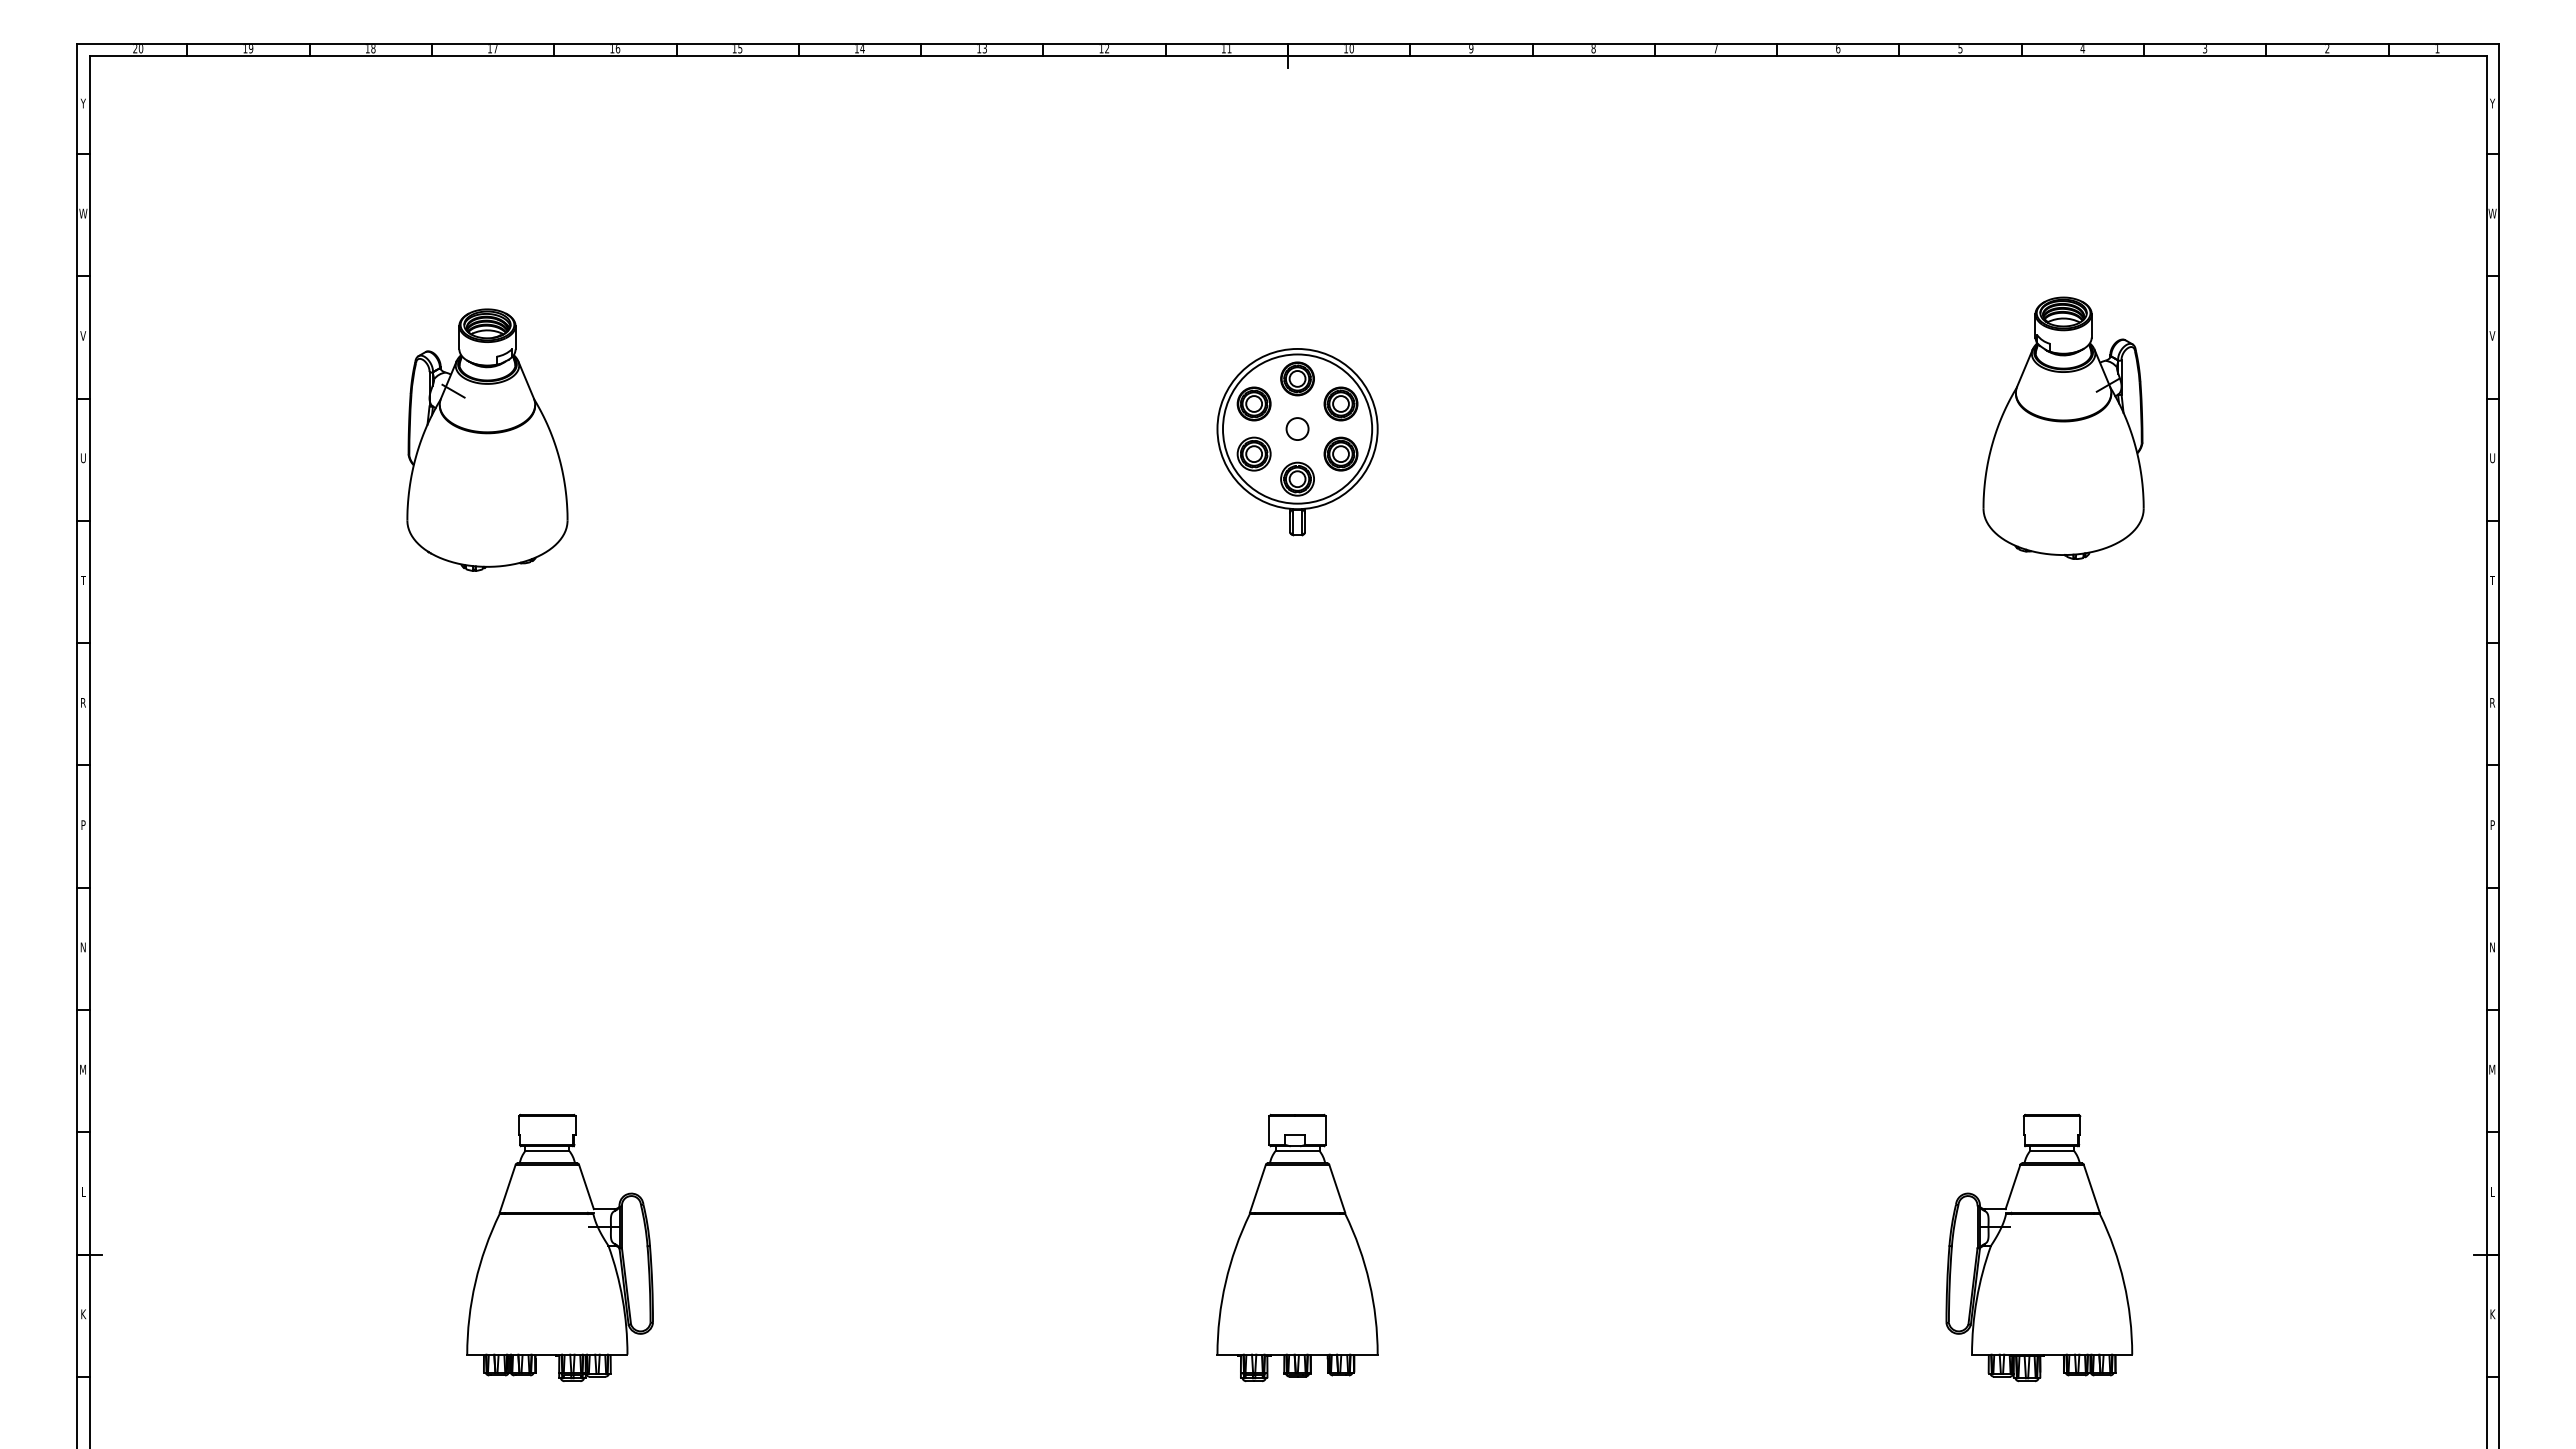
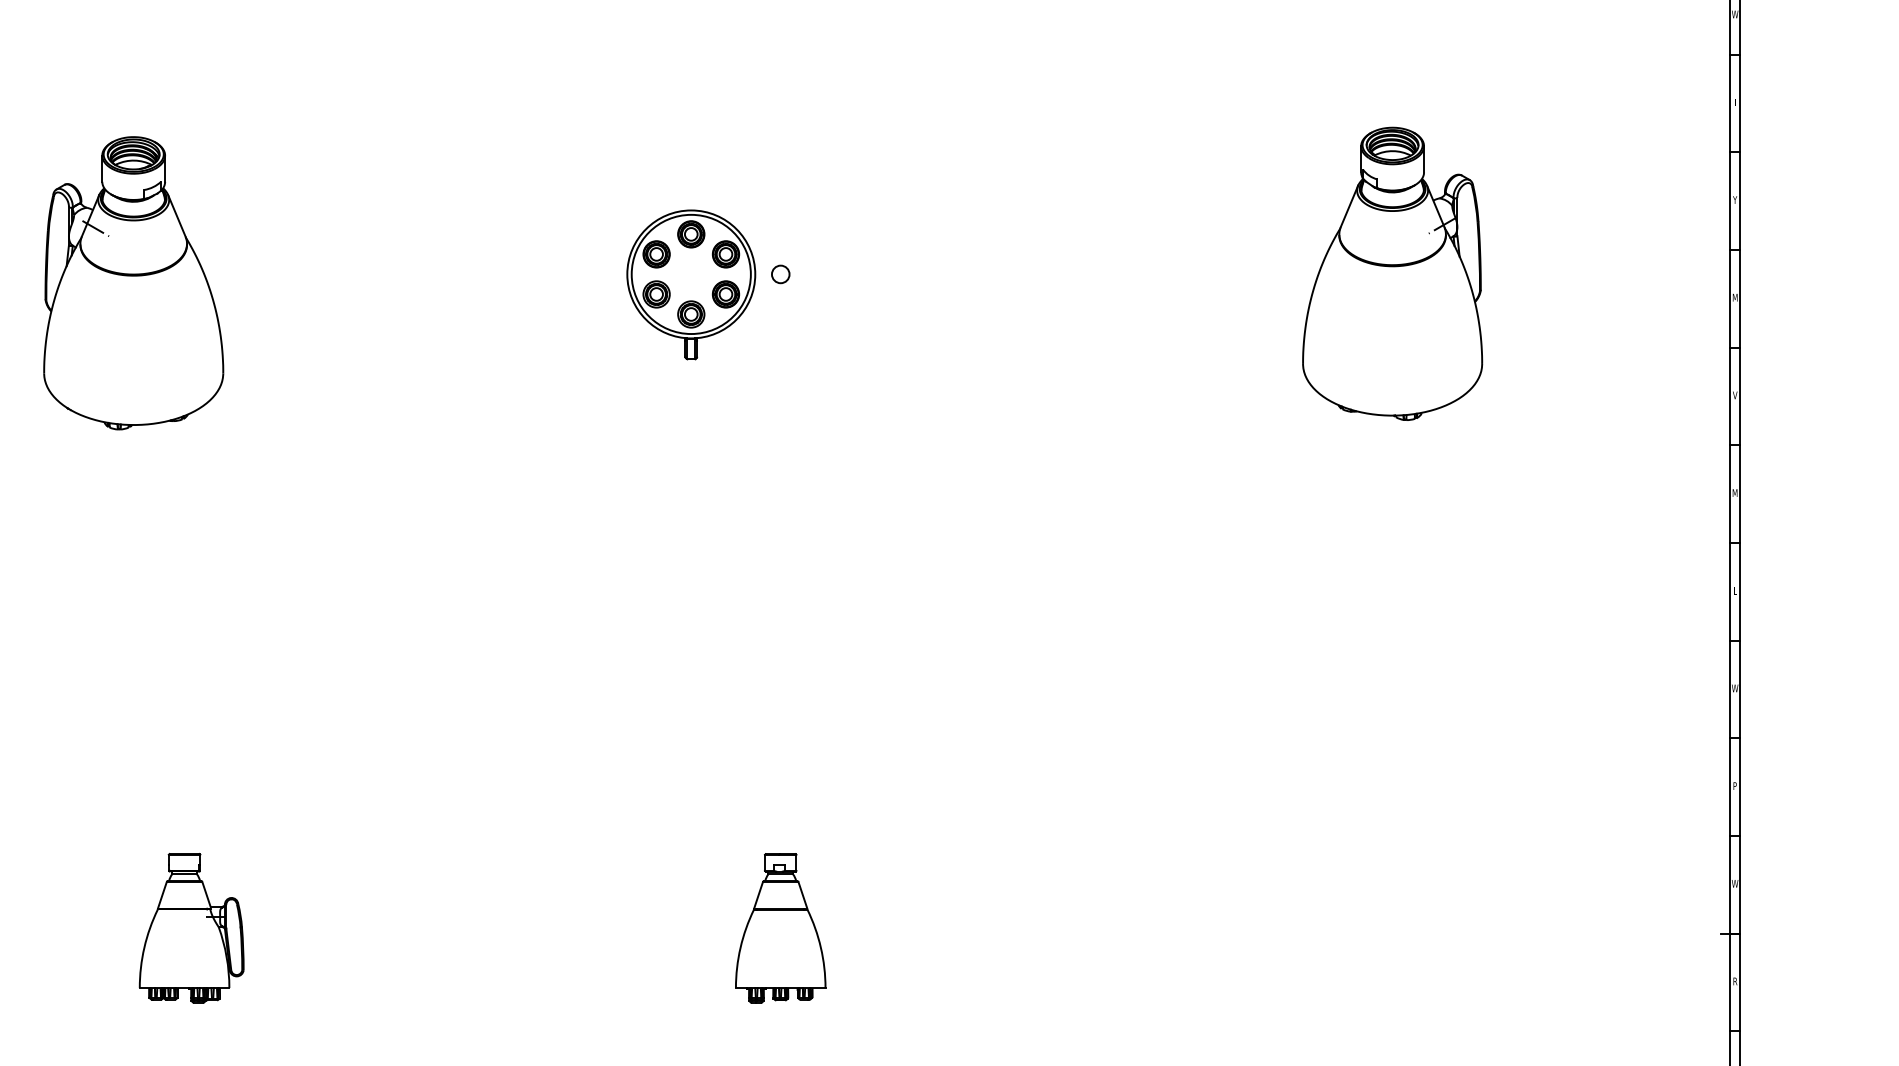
text: (2492, 103) -> (1735, 14), Y -> W
text: (2492, 213) -> (1735, 102), W -> T
text: (2492, 335) -> (1735, 199), V -> Y
part: (2063, 427) -> (1392, 273), size x1.4
part: (487, 439) -> (133, 282), size x1.4
part: (1297, 442) -> (691, 285), moved
text: (2492, 458) -> (1735, 297), U -> M
text: (2492, 580) -> (1735, 395), T -> V
text: (2492, 702) -> (1735, 492), R -> M
text: (2492, 824) -> (1735, 590), P -> L
text: (2492, 946) -> (1735, 687), N -> W
text: (2492, 1069) -> (1735, 785), M -> P
text: (2492, 1191) -> (1735, 883), L -> W
part: (559, 1247) -> (191, 928), size x0.7
part: (1297, 1247) -> (780, 928), size x0.7
part: (2039, 1247) -> (1373, 928), removed
text: (2492, 1313) -> (1735, 980), K -> R

